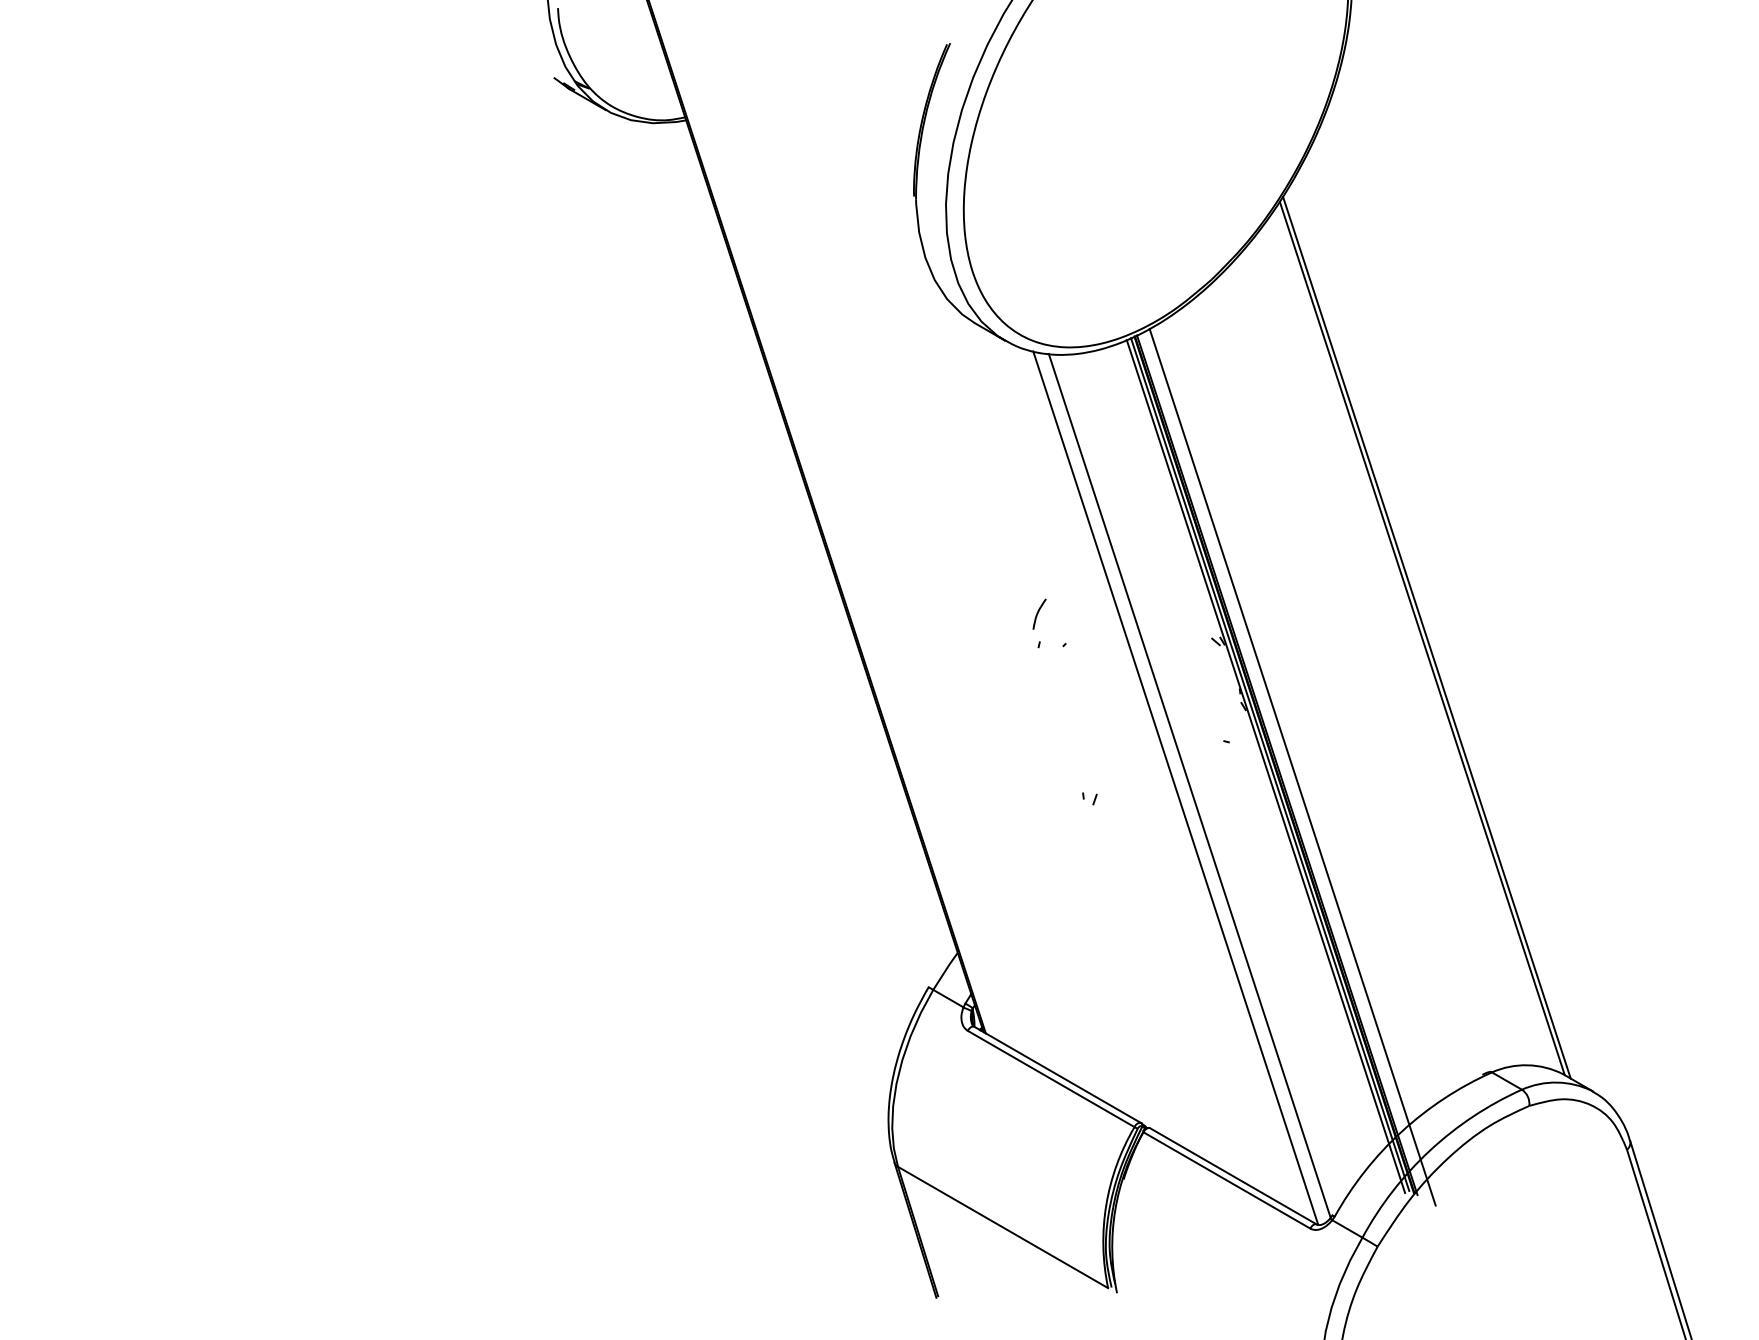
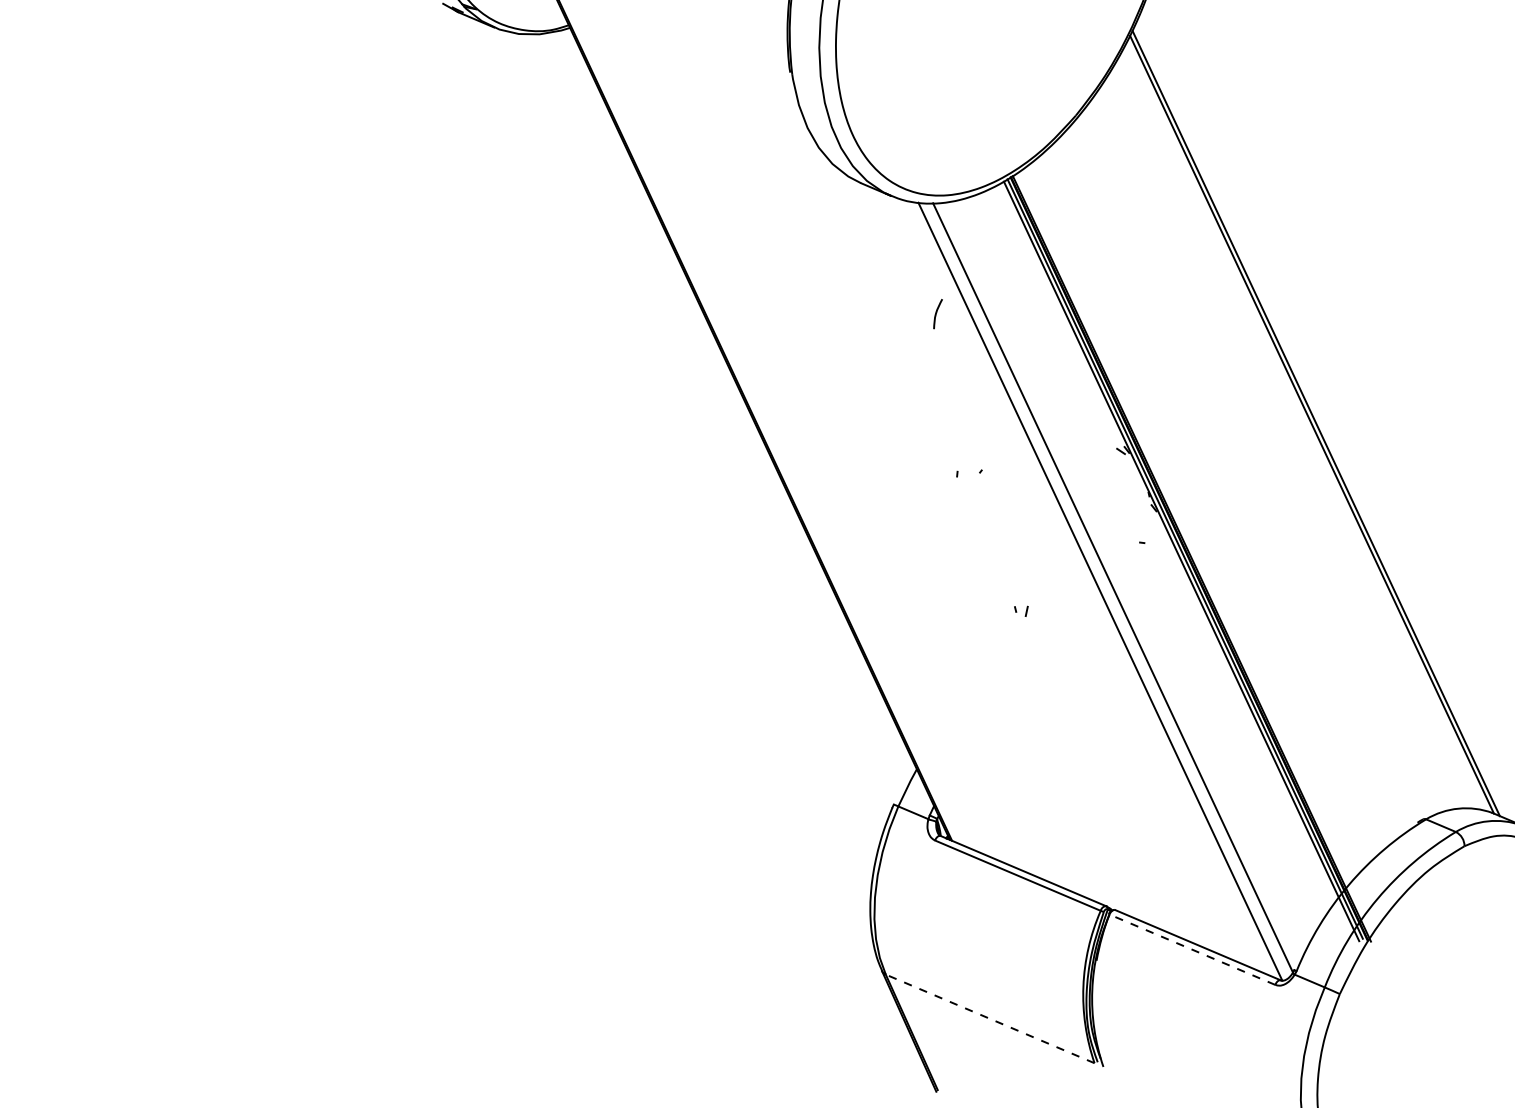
curve: (1038, 613) -> (936, 313), moved
line: (1292, 766) -> (1206, 558), removed
line: (1226, 1180) -> (1192, 949), solid -> dashed
line: (1002, 1227) -> (989, 1018), solid -> dashed

